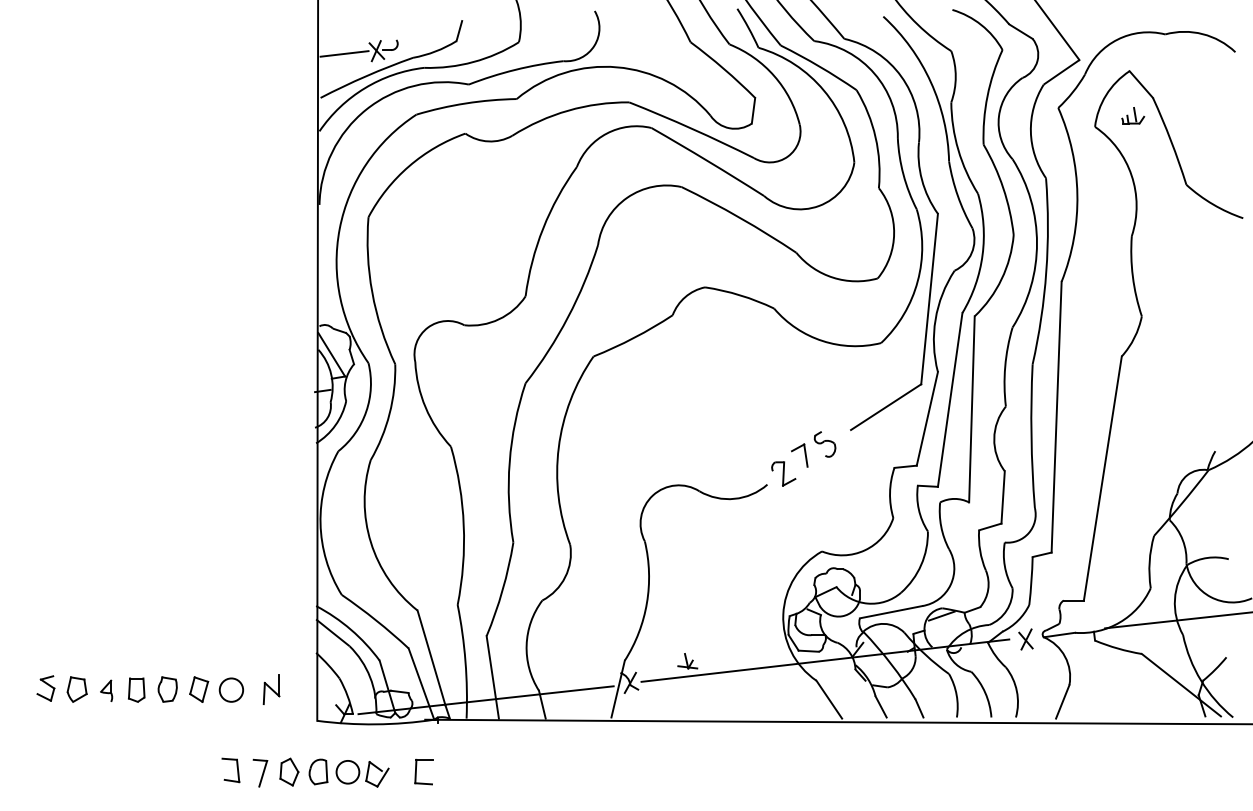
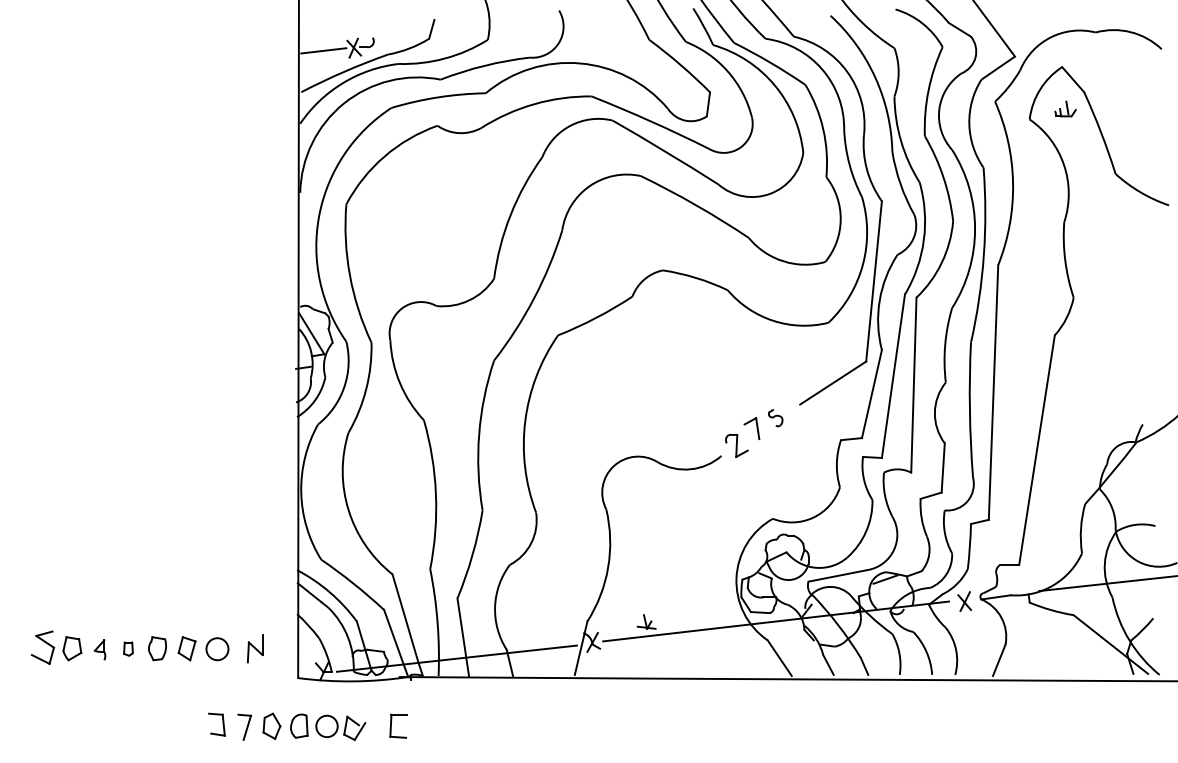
part: (824, 444) -> (775, 418), size x0.7
part: (45, 688) -> (42, 647), size x1.4
part: (136, 689) -> (128, 648), size x0.6

